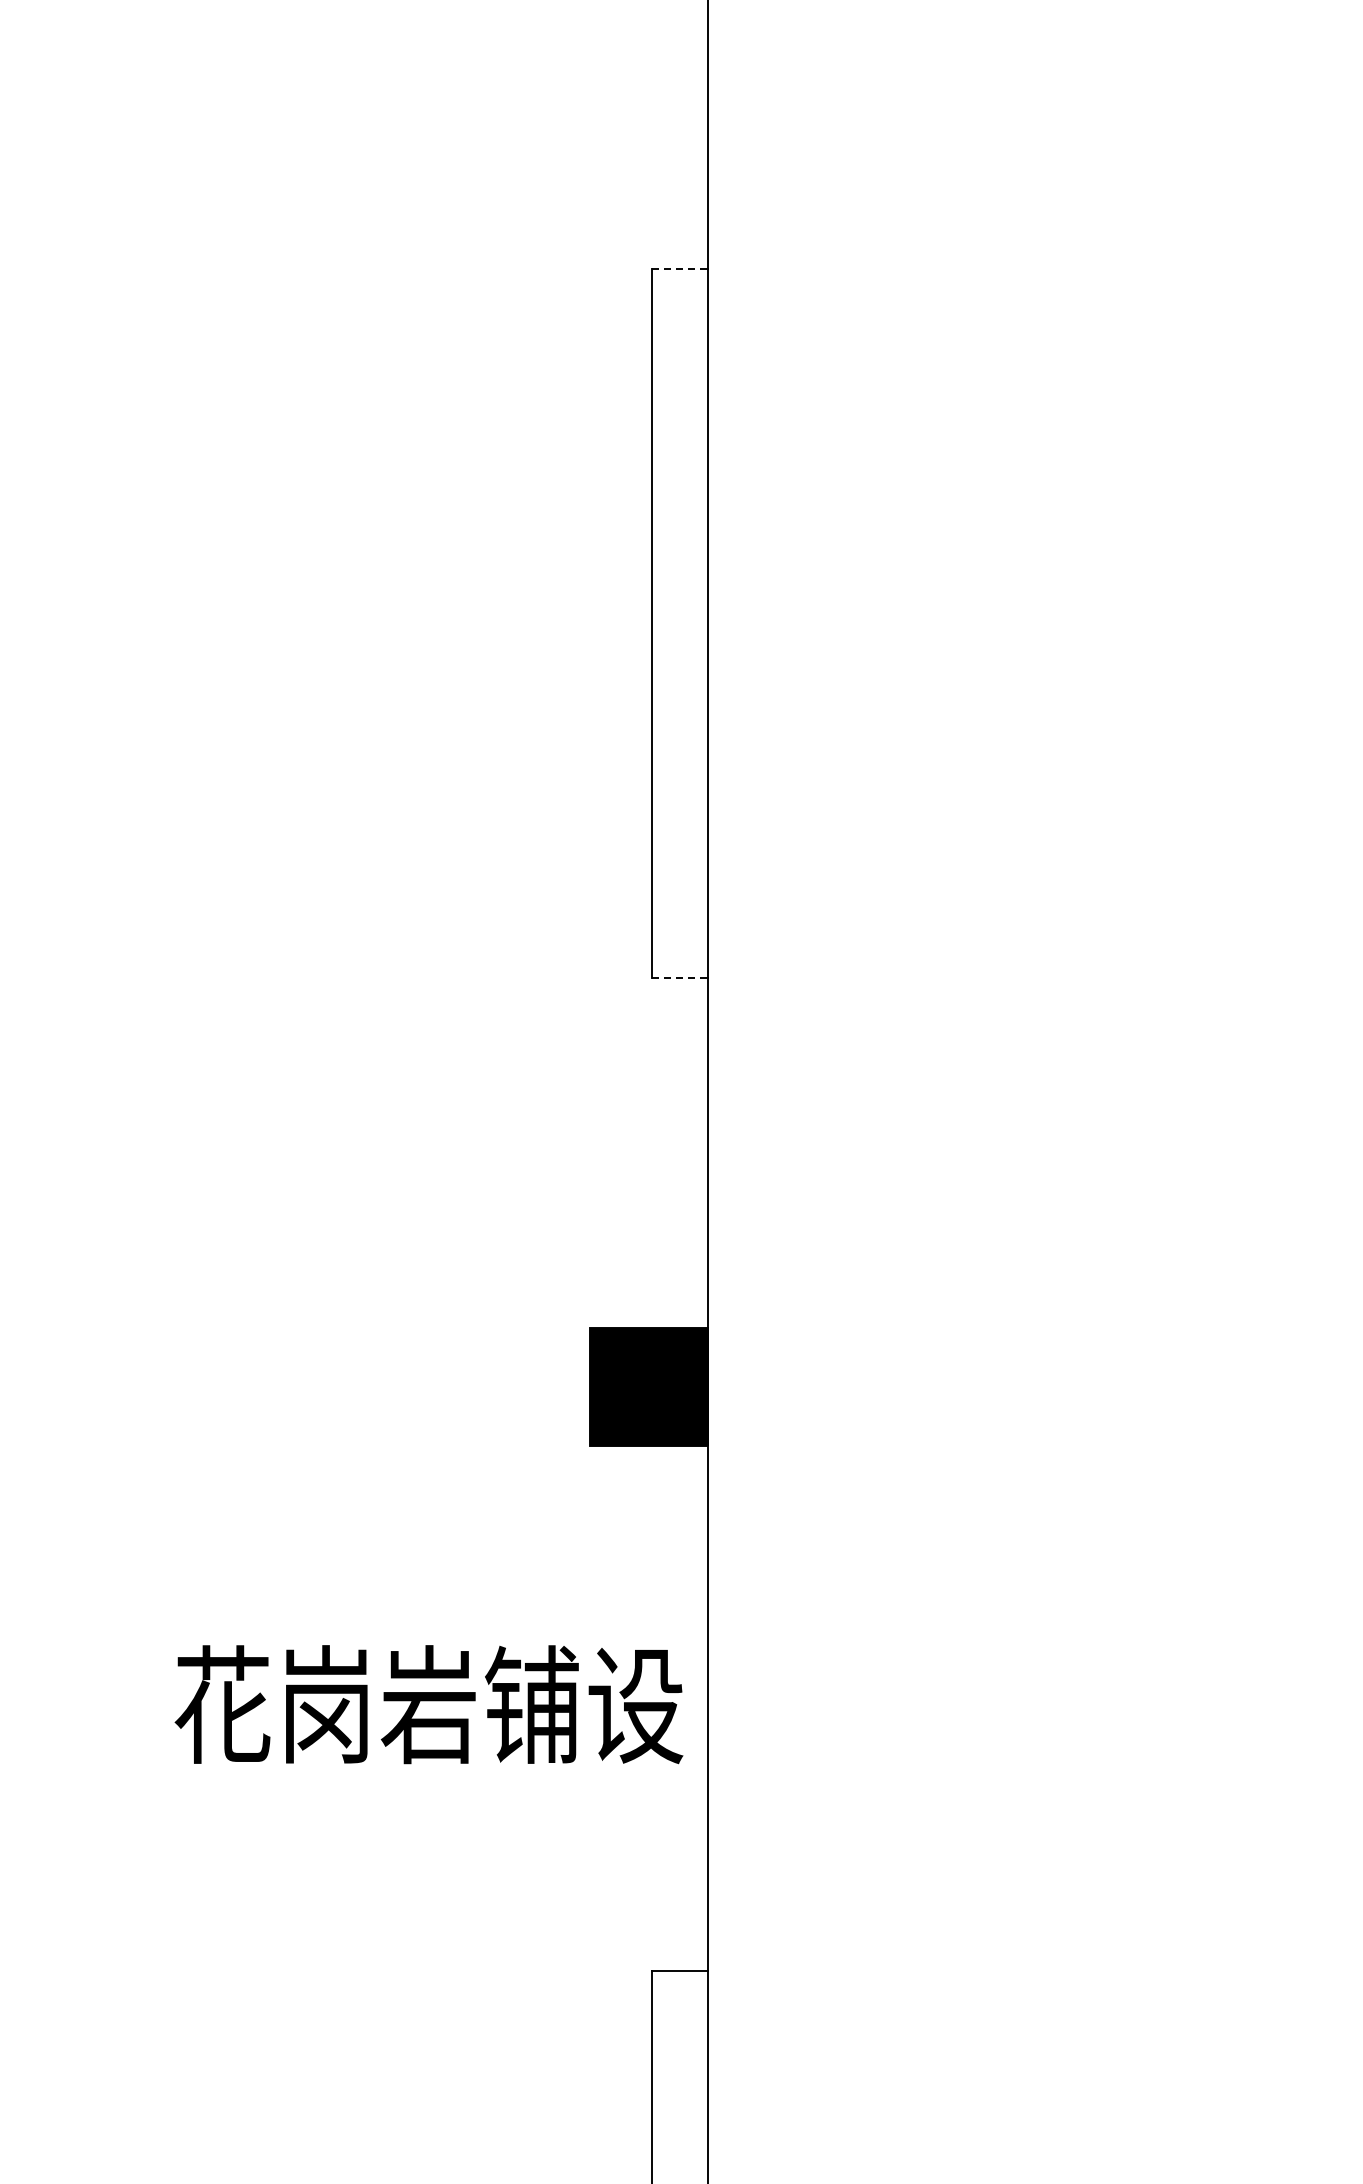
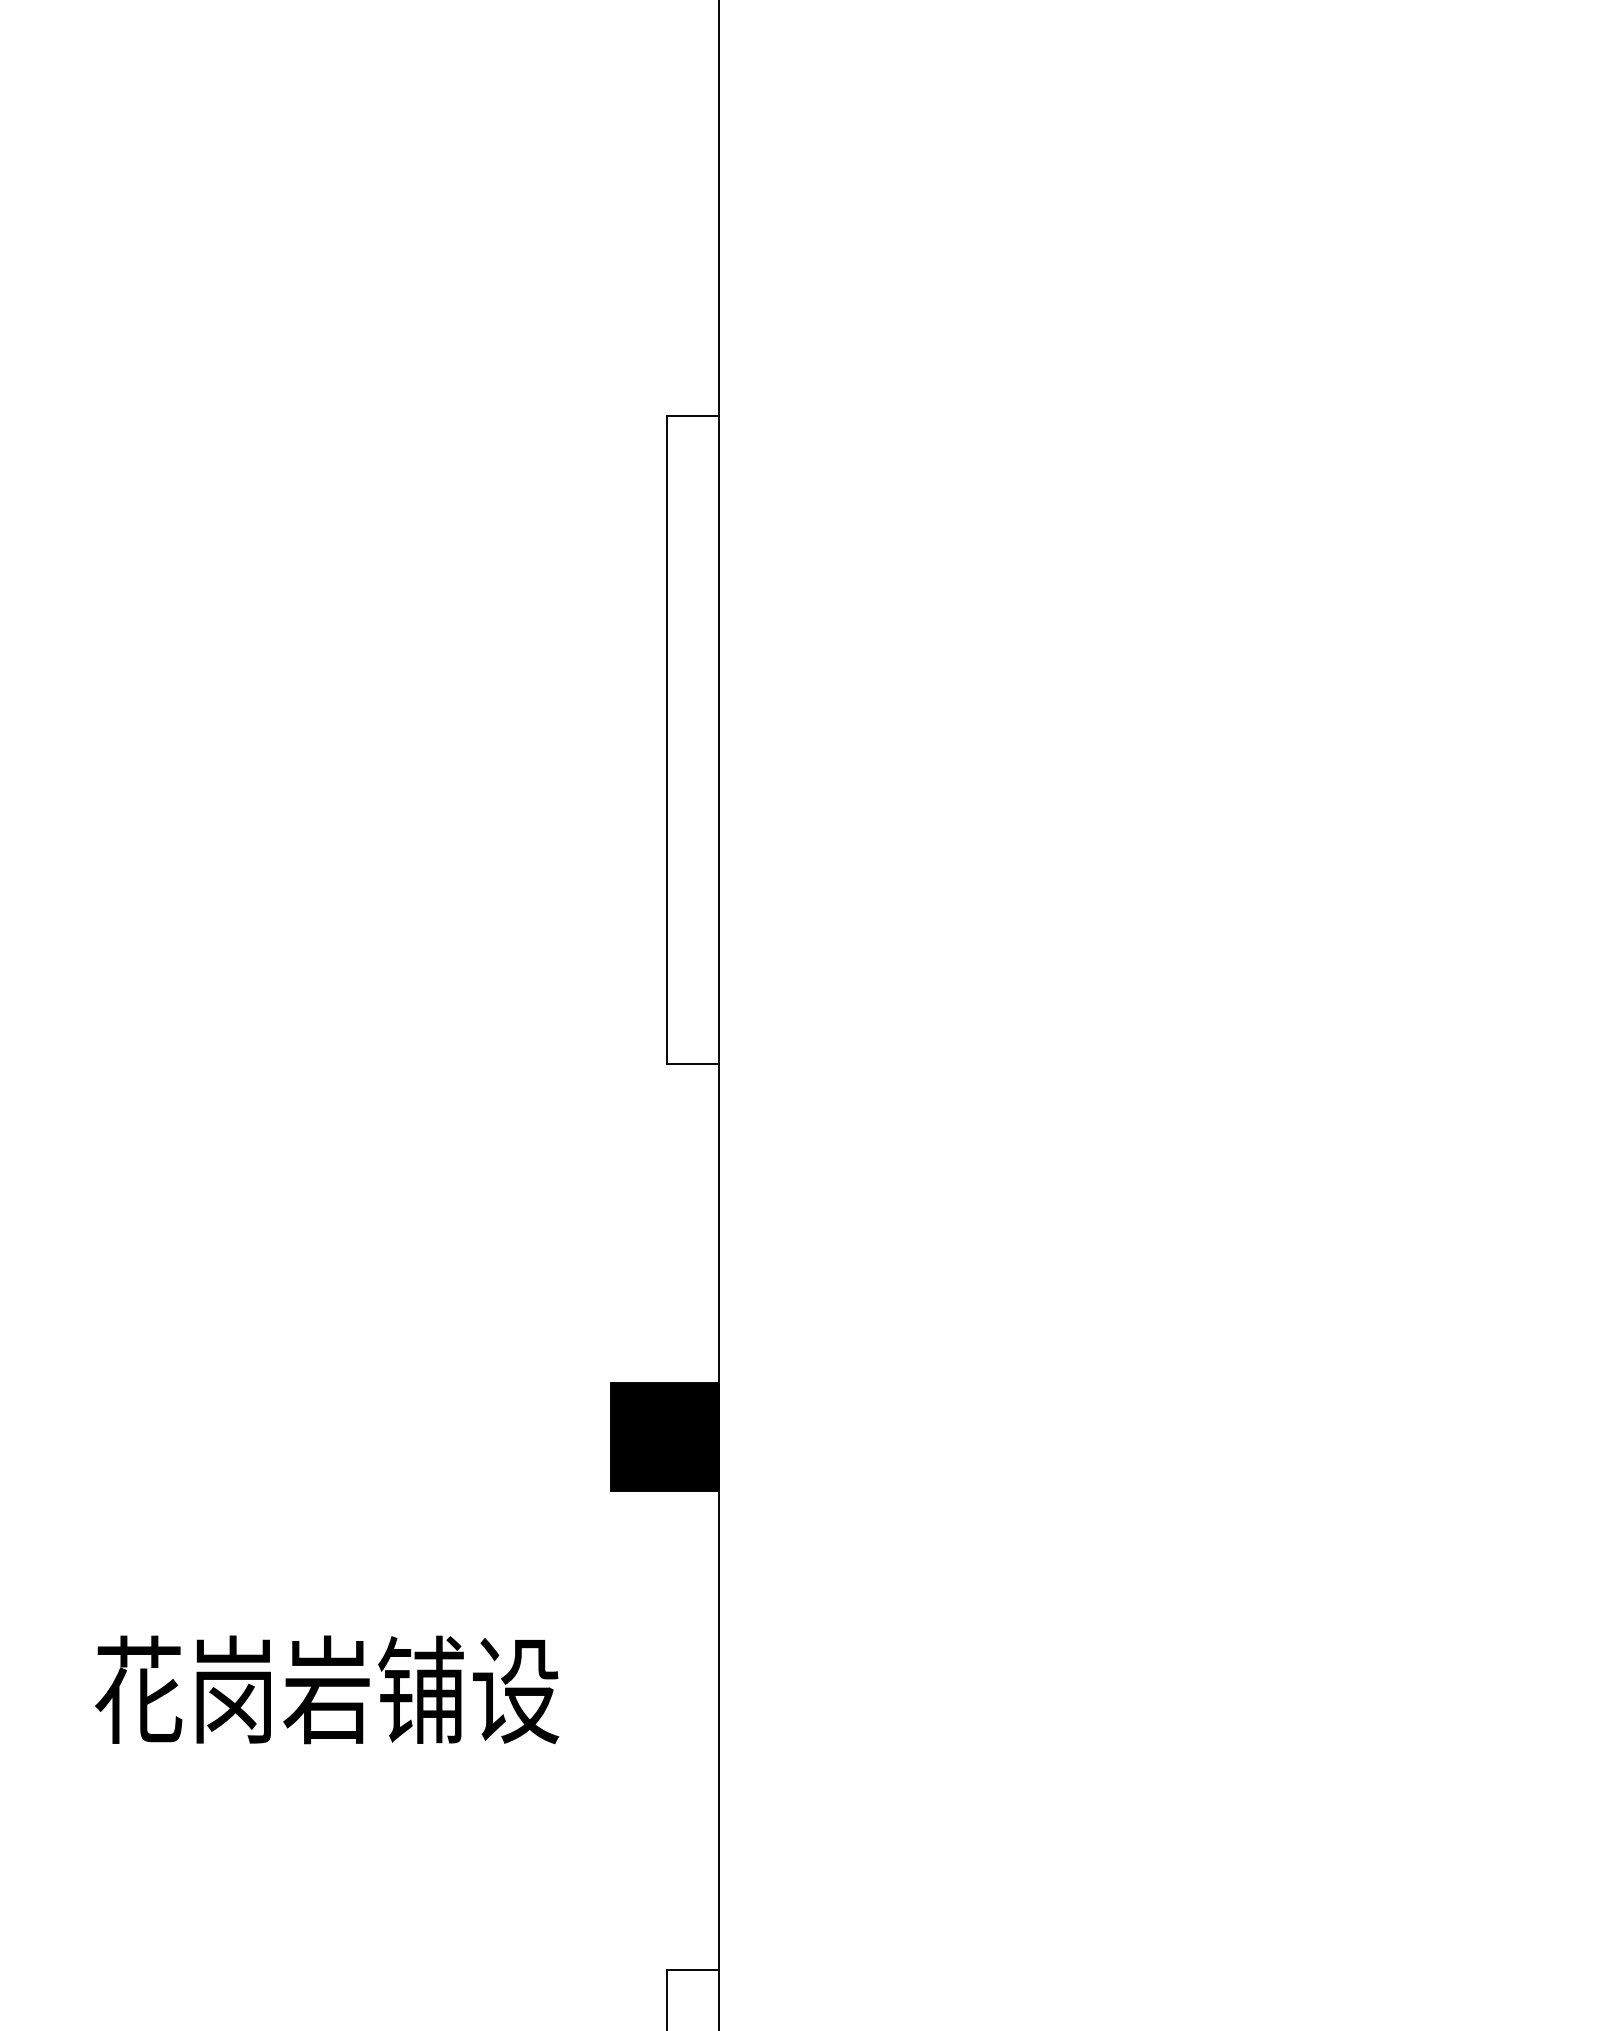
line: (680, 269) -> (693, 416), dashed -> solid
line: (680, 977) -> (693, 1063), dashed -> solid
text: (429, 1704) -> (327, 1689), moved

